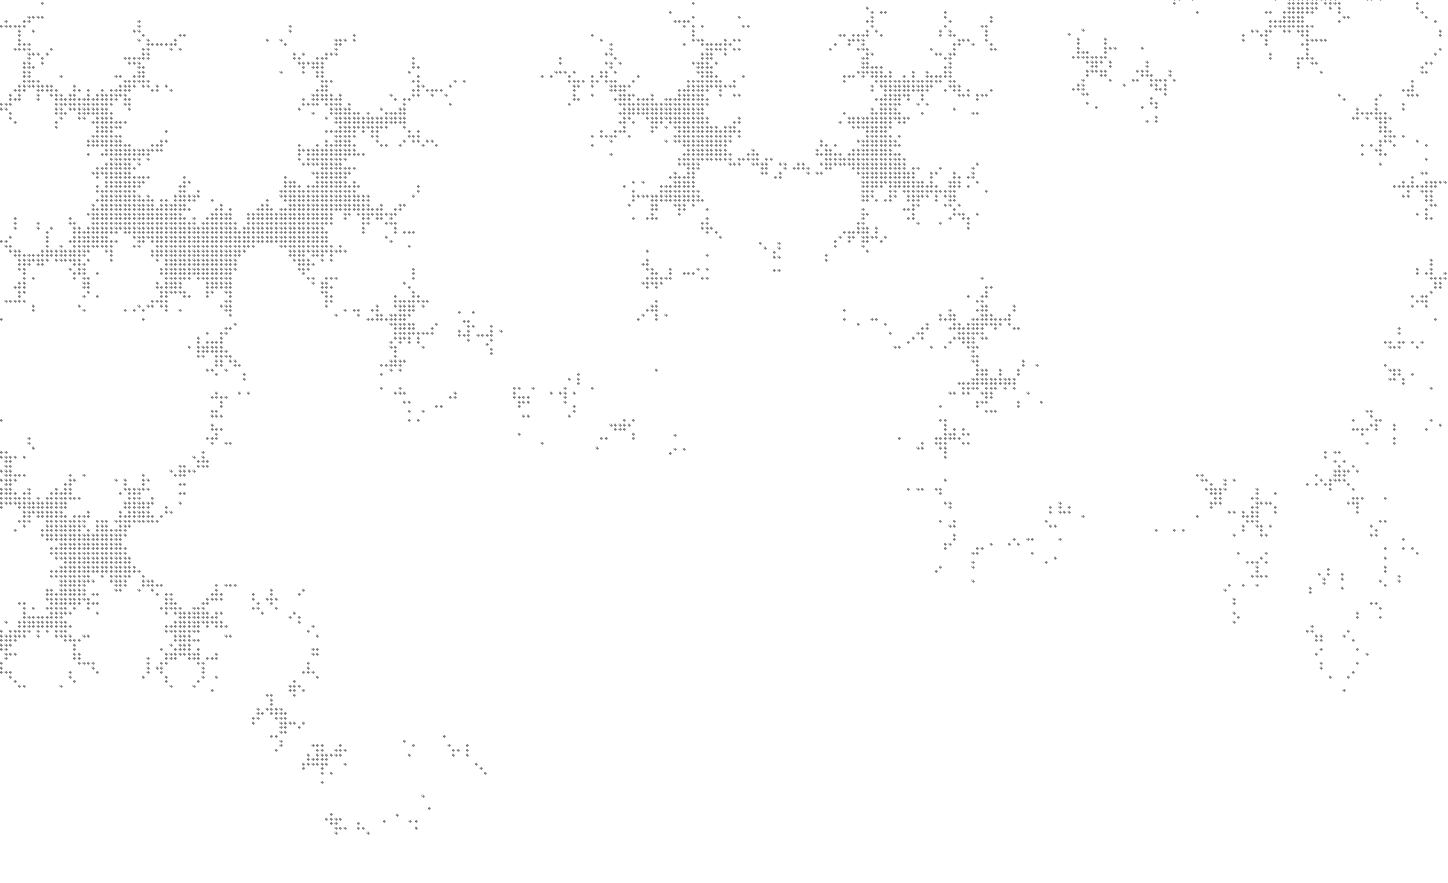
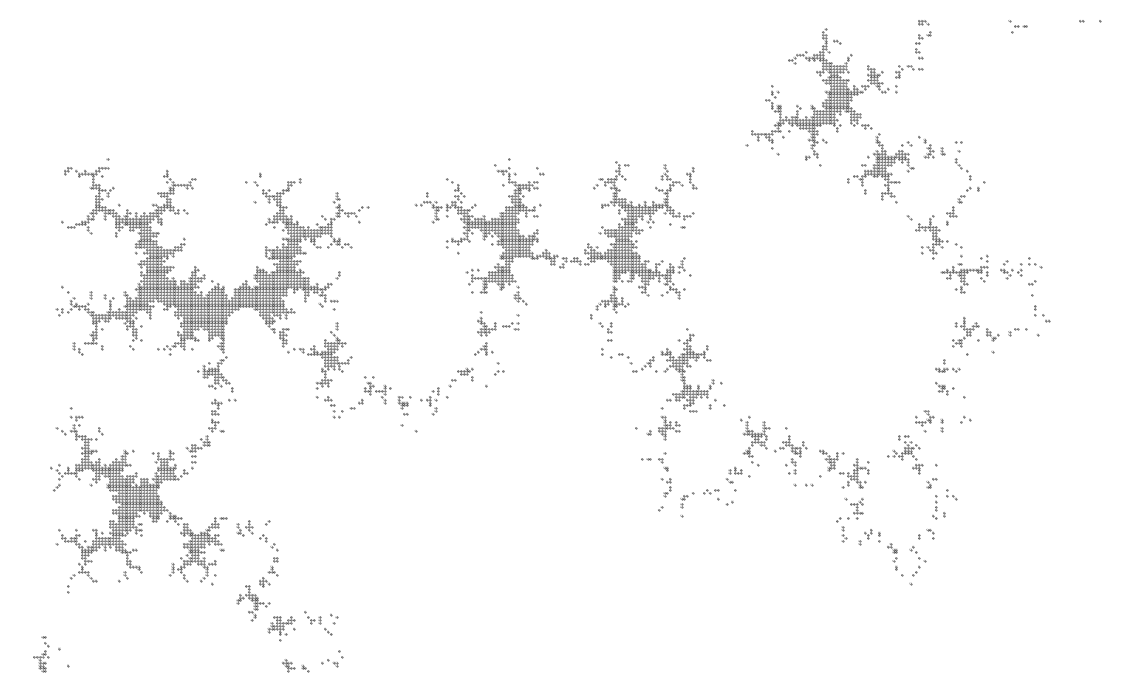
part: (1121, 76) -> (773, 445), moved
part: (769, 256) -> (605, 331), moved
part: (479, 333) -> (377, 390), moved
part: (614, 434) -> (460, 377), moved
part: (677, 444) -> (499, 368), moved
part: (1325, 581) -> (869, 537), moved
part: (465, 755) -> (318, 623), moved
part: (406, 812) -> (332, 658), size x0.71

